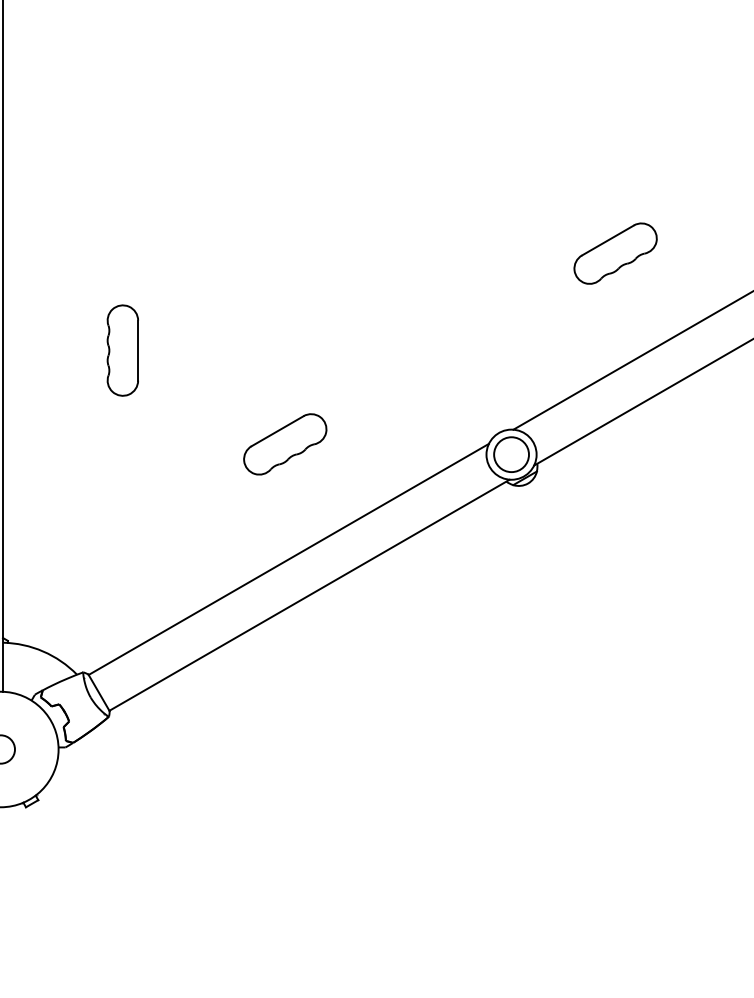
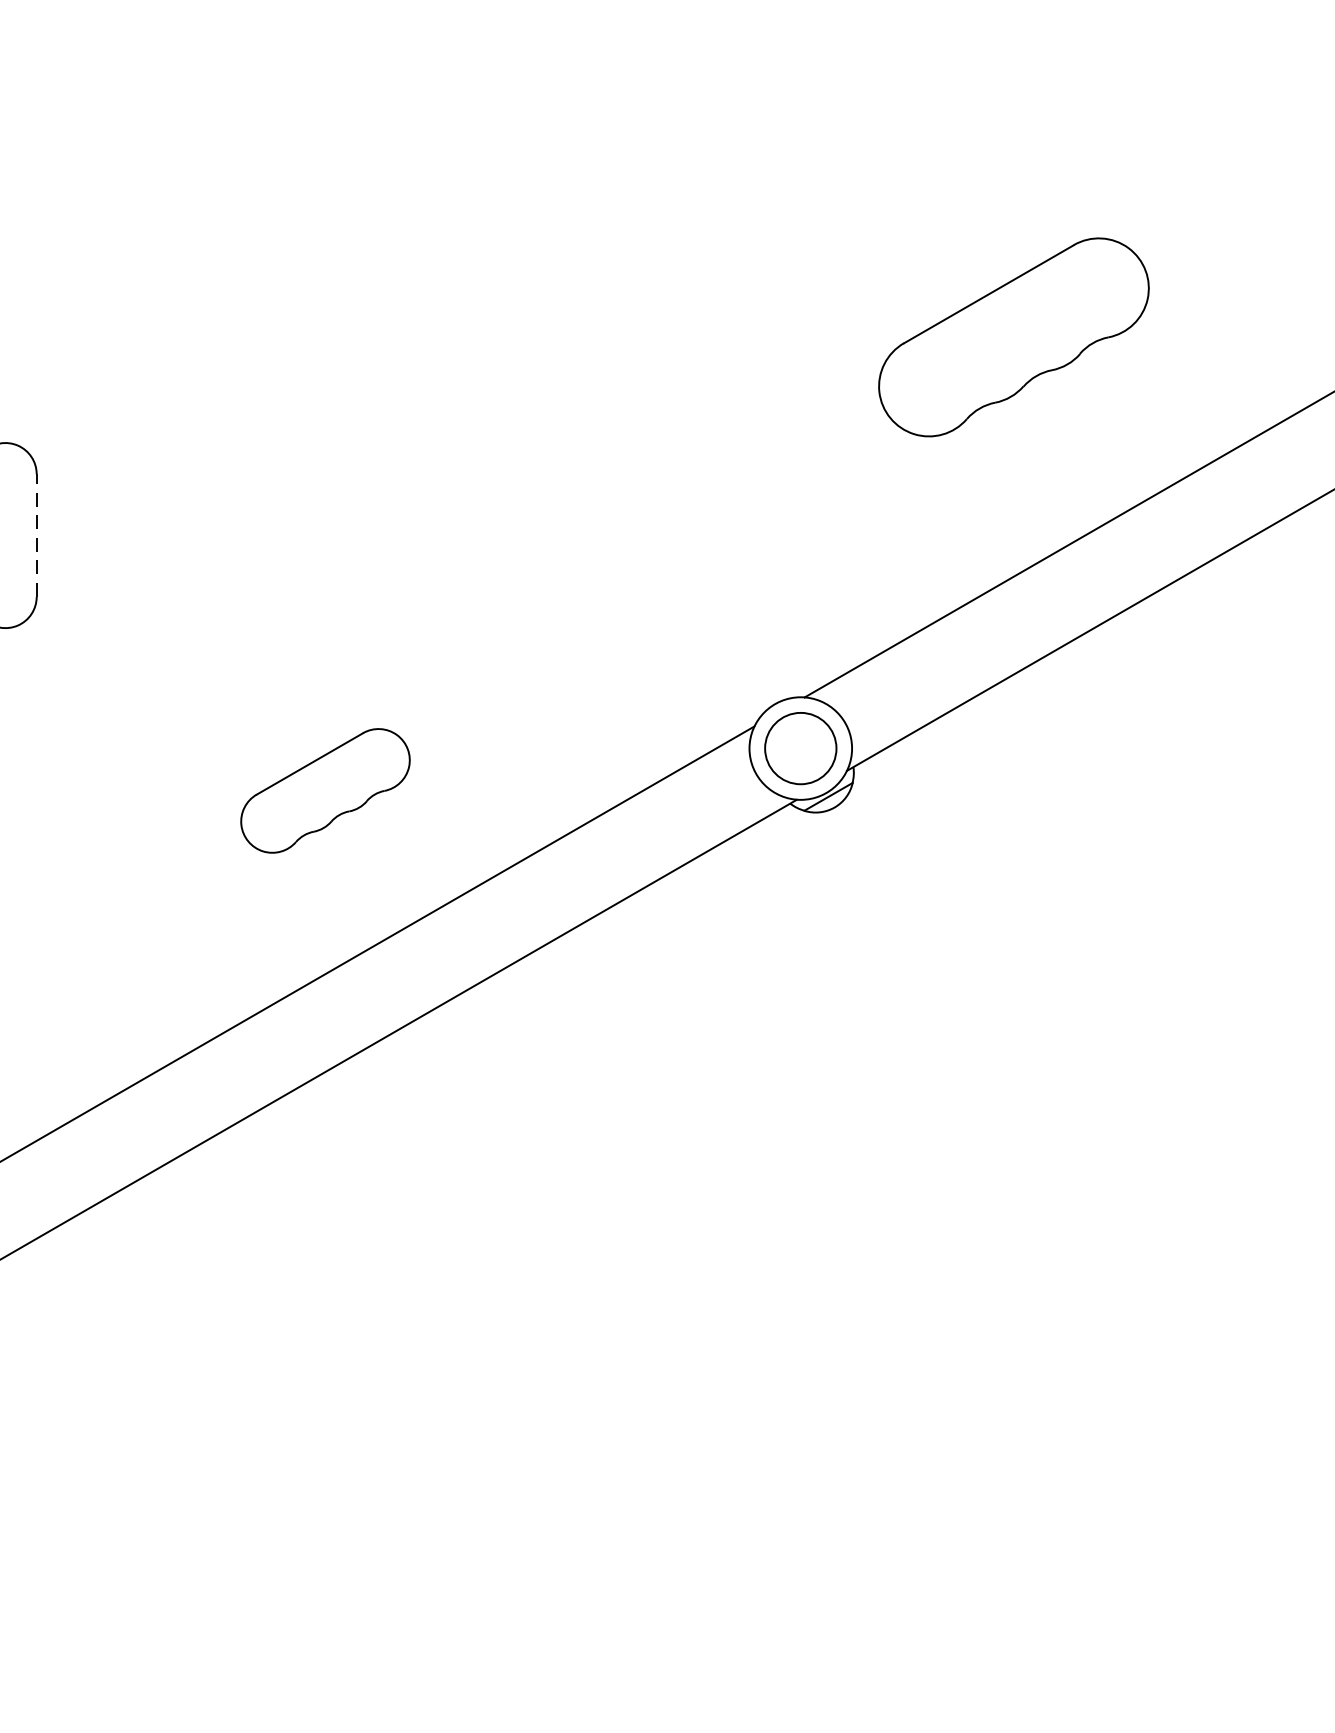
part: (615, 253) -> (1013, 336), size x1.6
line: (138, 350) -> (37, 535), solid -> dashed
part: (285, 444) -> (325, 791), moved

